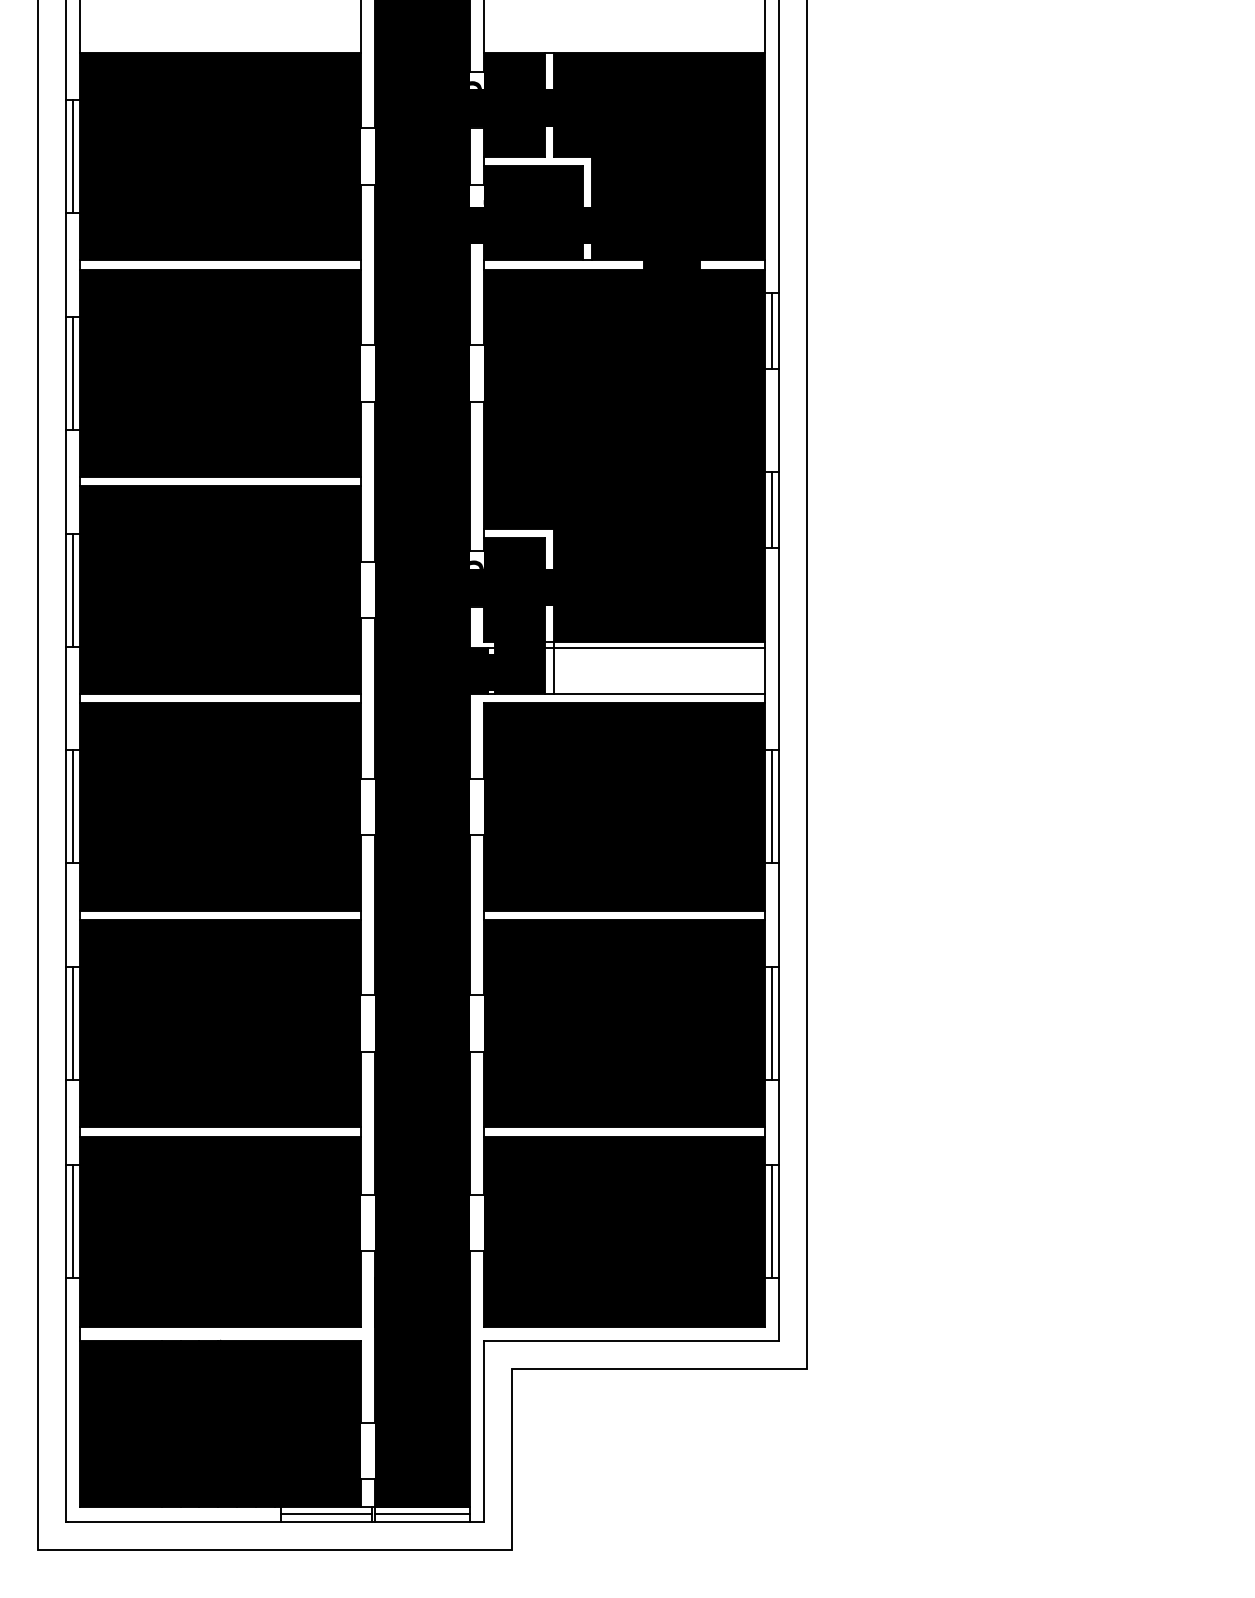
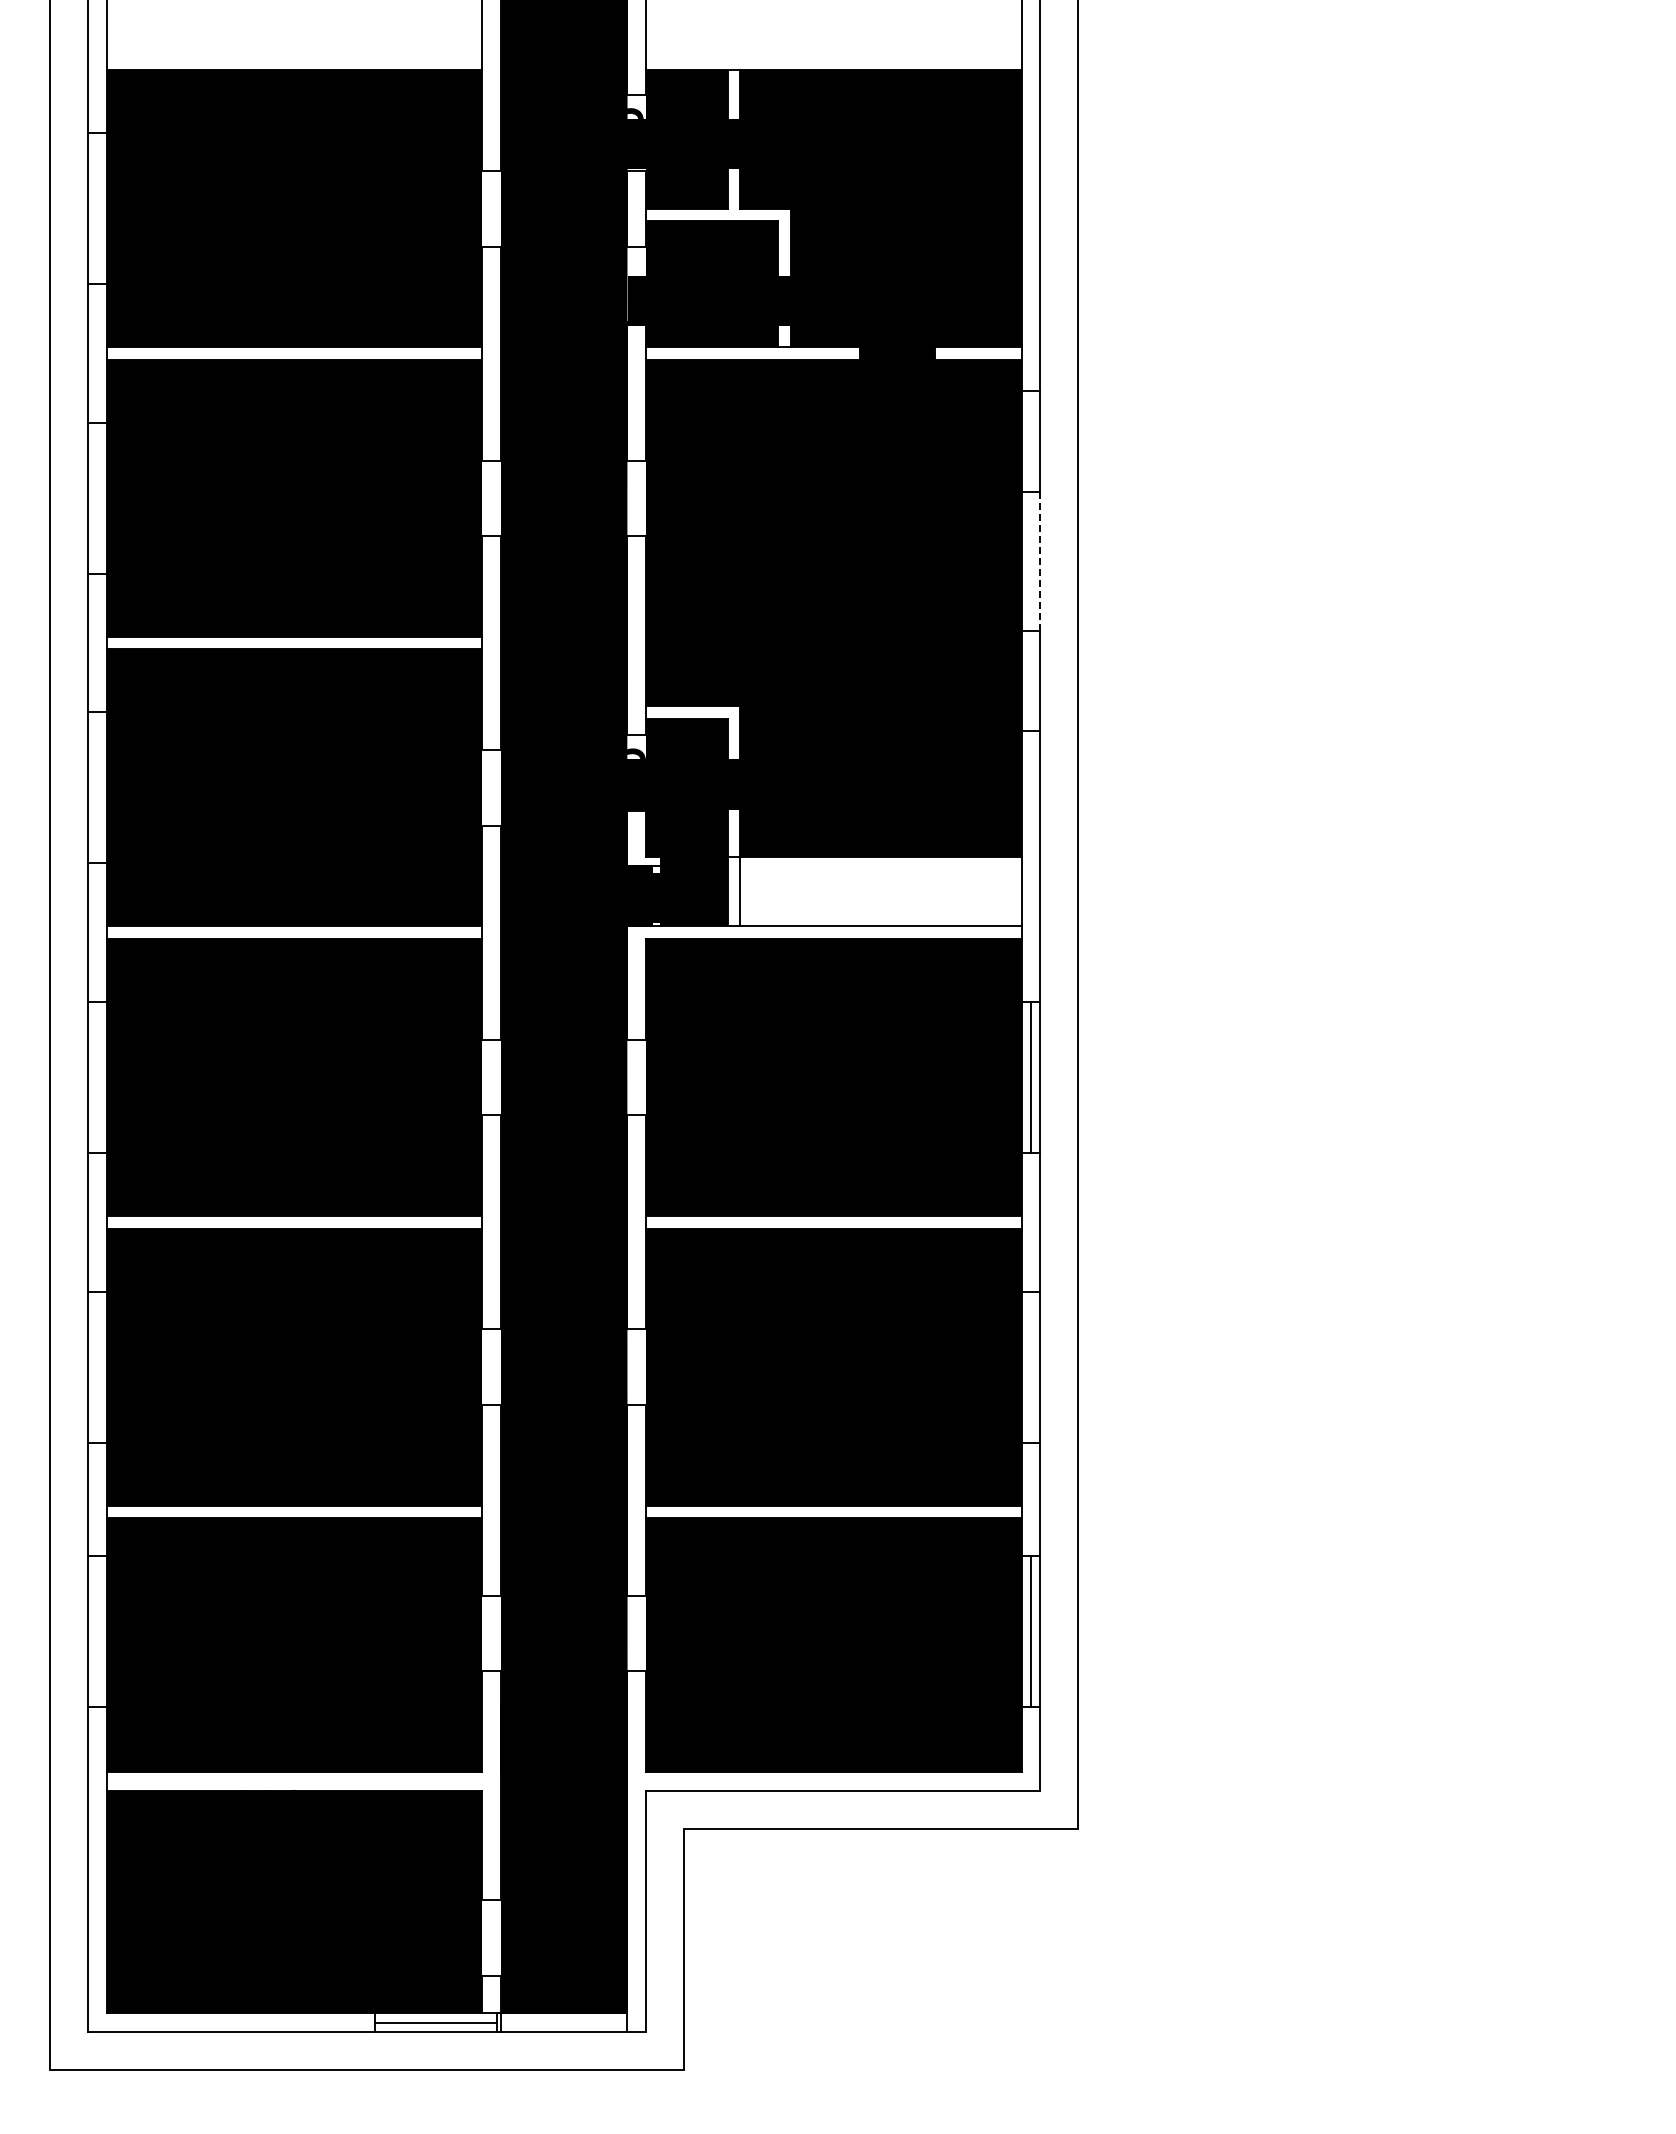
line: (73, 156) -> (97, 208), removed
line: (772, 330) -> (1031, 441), removed
line: (73, 372) -> (97, 497), removed
line: (779, 420) -> (1040, 561), solid -> dashed
line: (772, 509) -> (1031, 680), removed
line: (73, 589) -> (97, 787), removed
line: (654, 648) -> (874, 865), removed
line: (73, 806) -> (97, 1077), removed
line: (73, 1023) -> (97, 1366), removed
line: (772, 1023) -> (1031, 1366), removed
line: (73, 1221) -> (97, 1631), removed
line: (422, 1514) -> (564, 2022), removed

